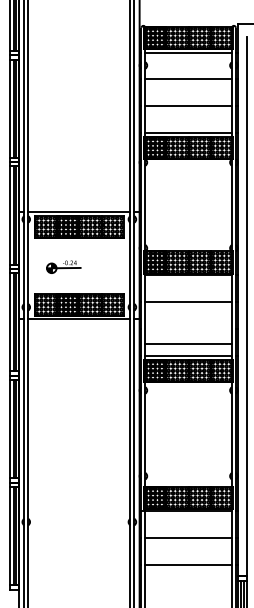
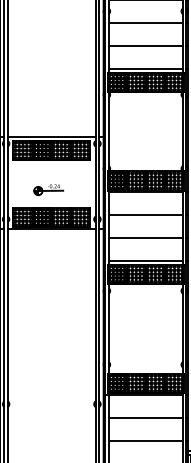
part: (63, 266) -> (48, 189), moved
line: (188, 343) -> (145, 237), moved

